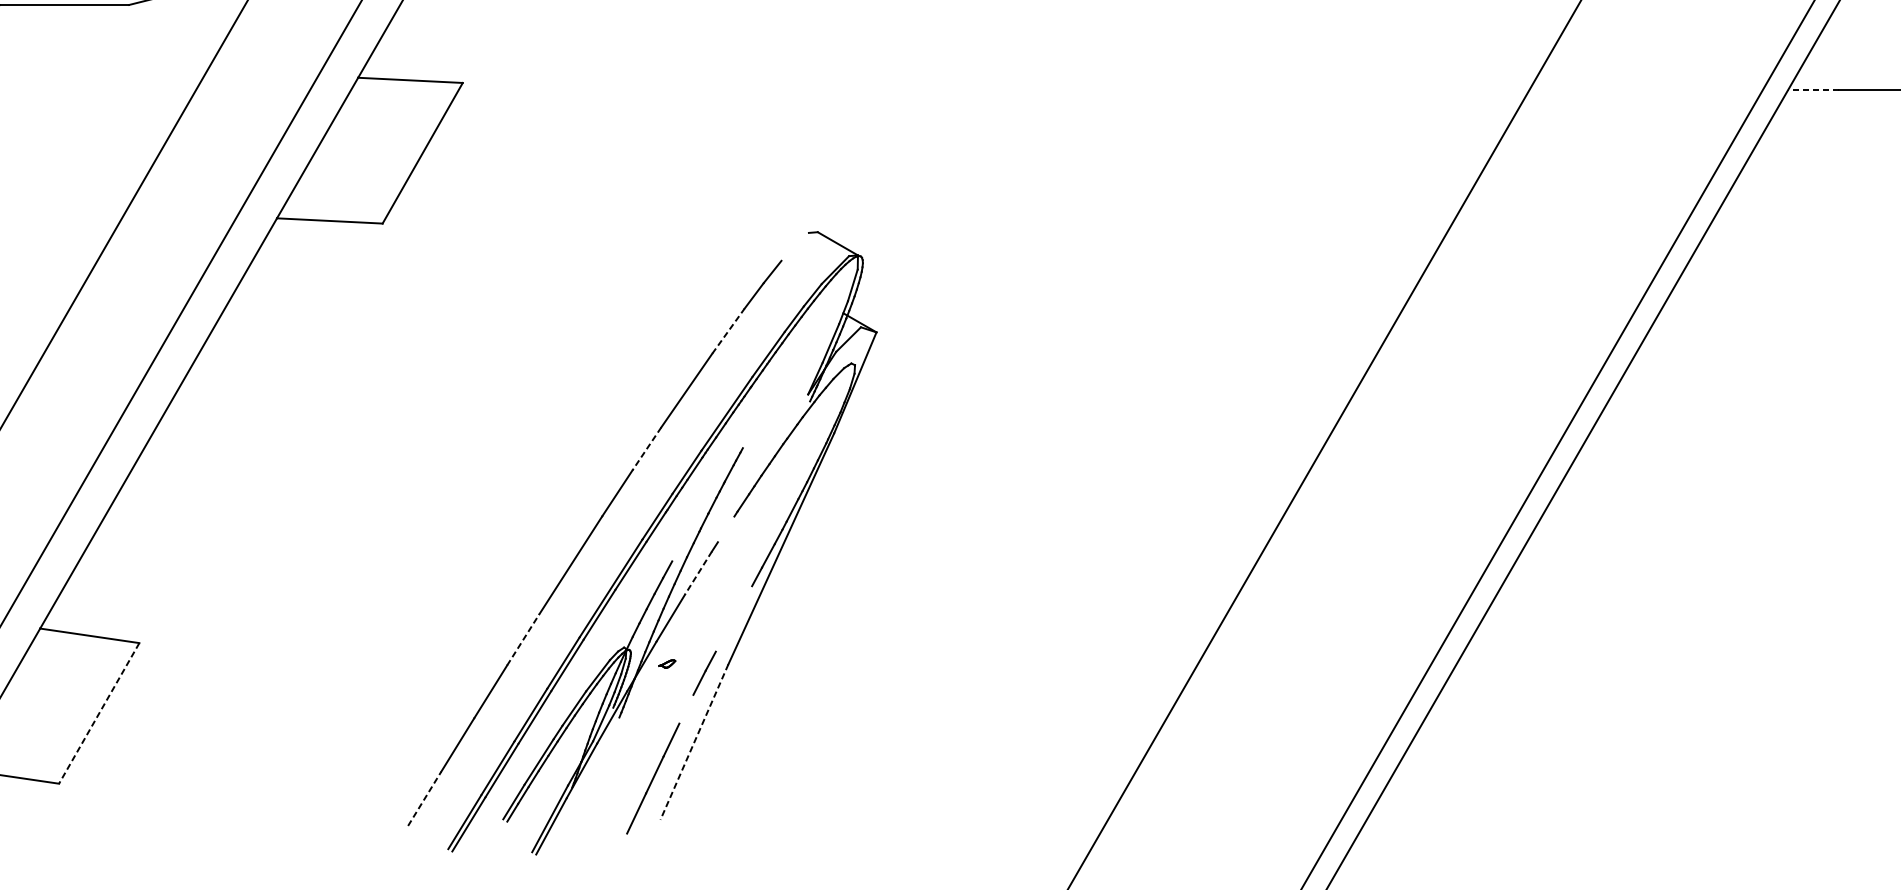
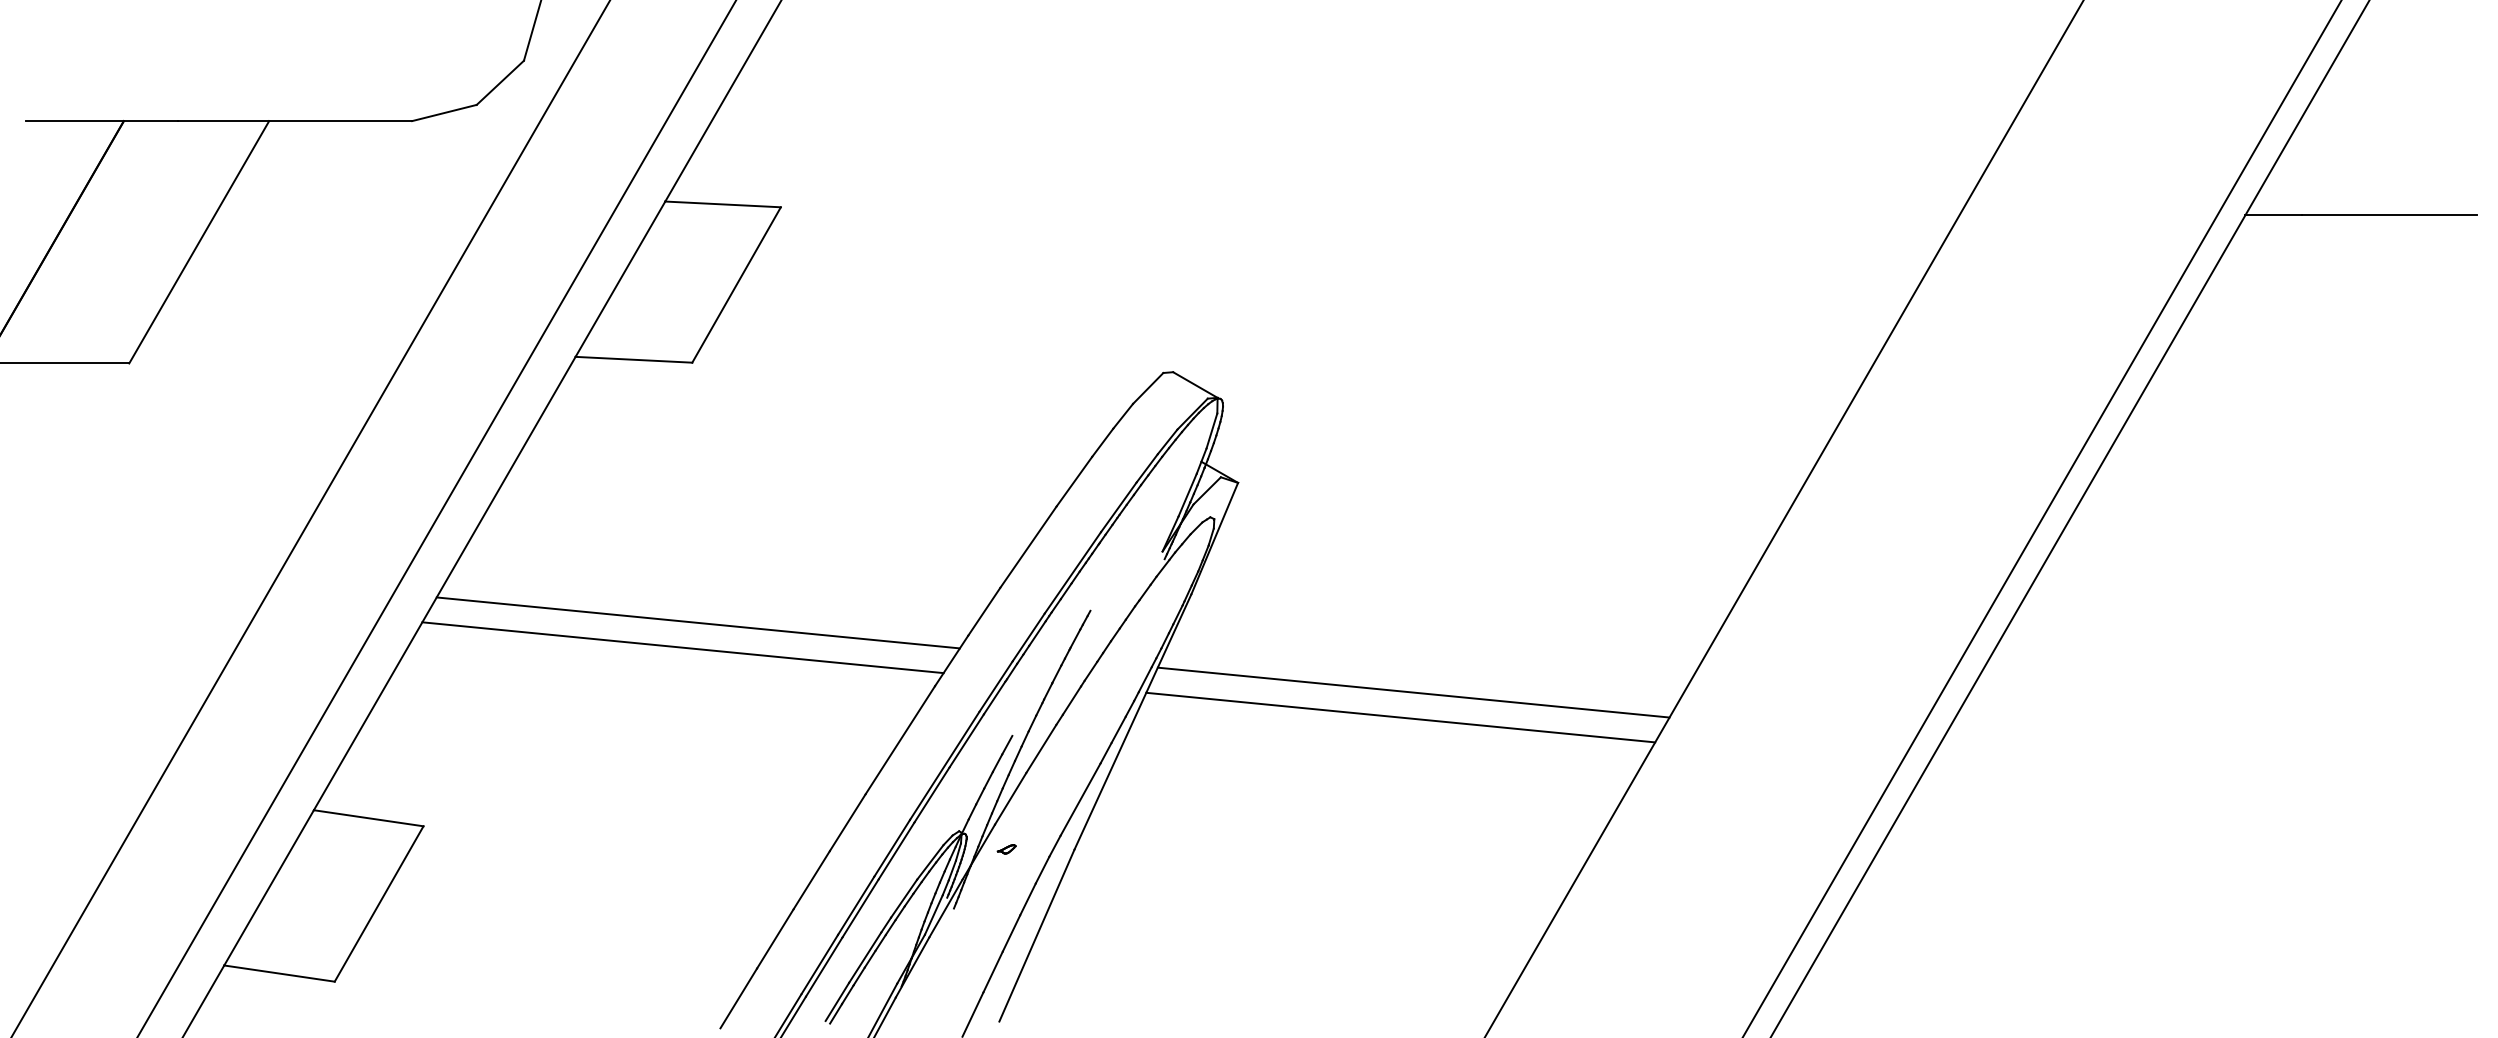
line: (1813, 90) -> (2273, 215), dashed -> solid
line: (795, 246) -> (1148, 388), added
line: (728, 331) -> (1074, 481), dashed -> solid
line: (647, 448) -> (984, 611), dashed -> solid
line: (387, 458) -> (697, 622), added
line: (373, 481) -> (682, 647), added
line: (1035, 522) -> (1413, 692), added
line: (725, 529) -> (1071, 700), added
line: (1023, 544) -> (1400, 717), added
line: (698, 573) -> (1041, 749), dashed -> solid
line: (733, 618) -> (1080, 799), added
line: (523, 639) -> (847, 822), dashed -> solid
line: (685, 709) -> (1027, 899), added
line: (98, 713) -> (378, 904), dashed -> solid
line: (694, 741) -> (1036, 935), dashed -> solid
line: (425, 798) -> (739, 997), dashed -> solid

